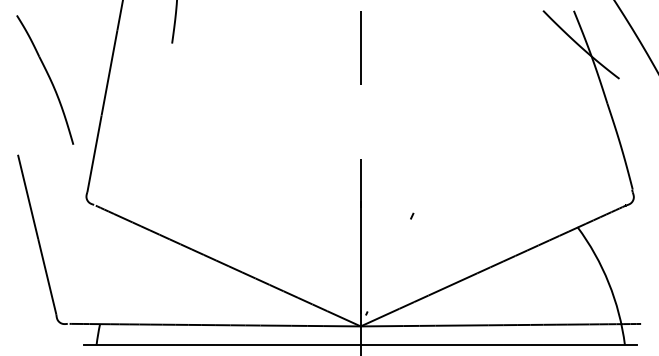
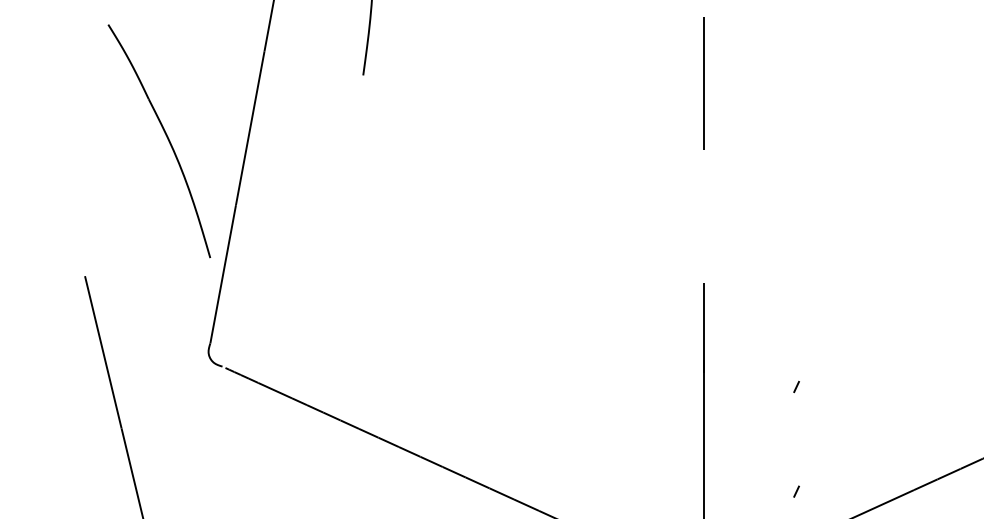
part: (45, 79) -> (159, 140), moved
curve: (412, 273) -> (797, 490), added

